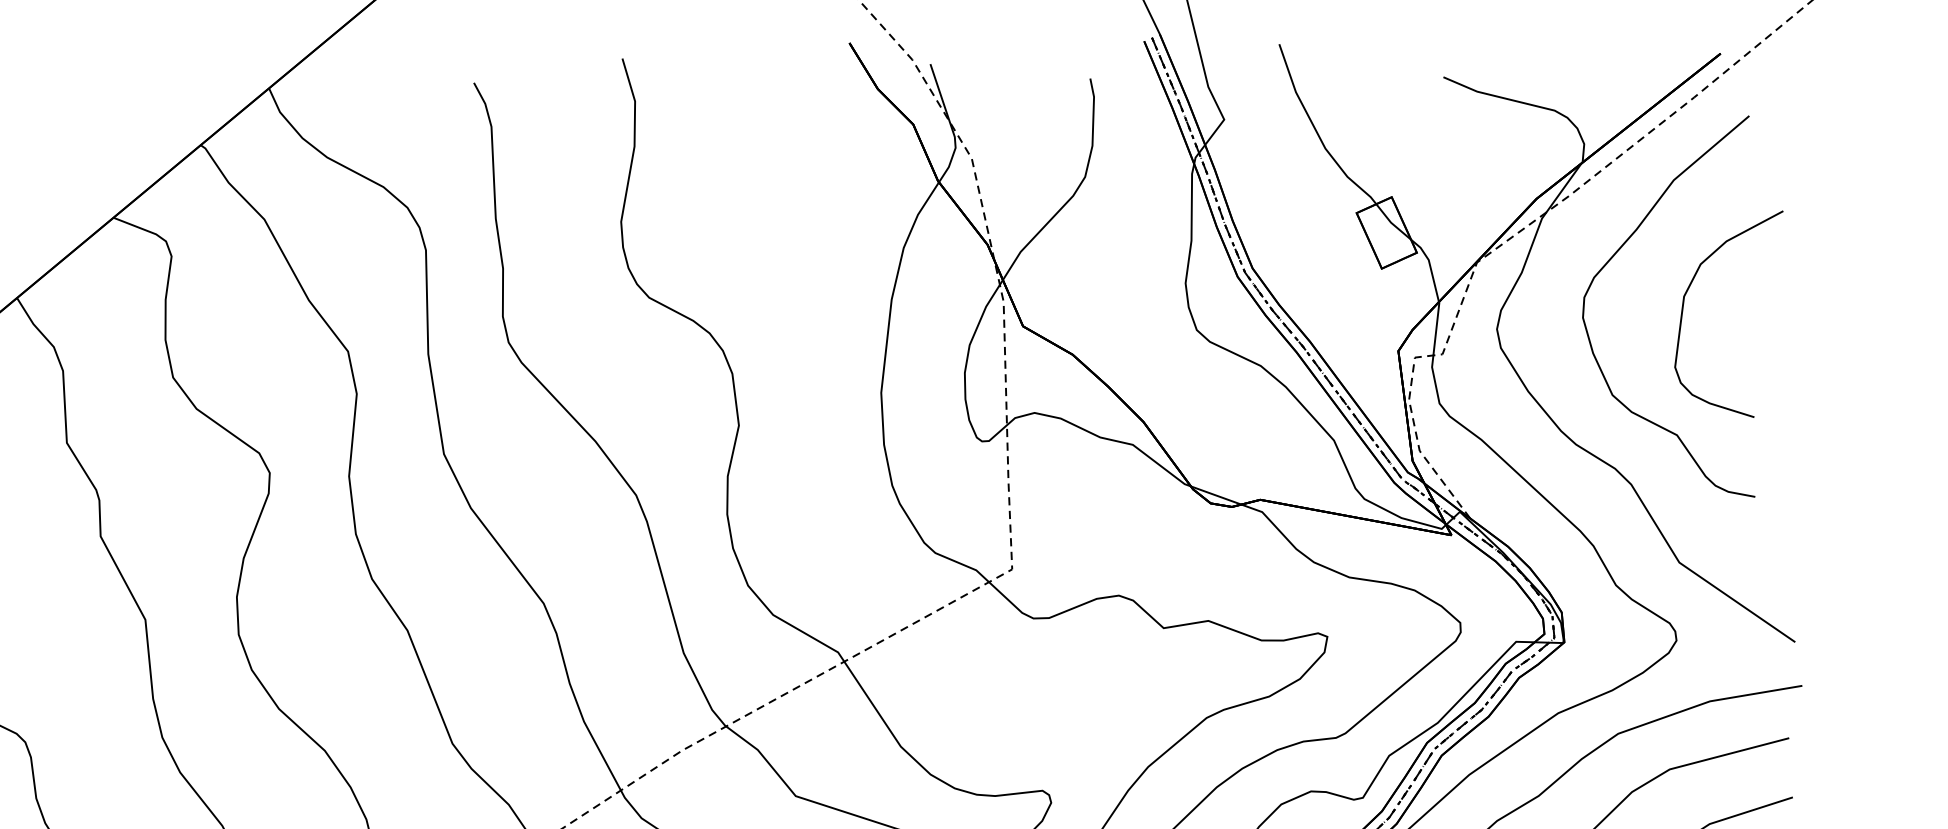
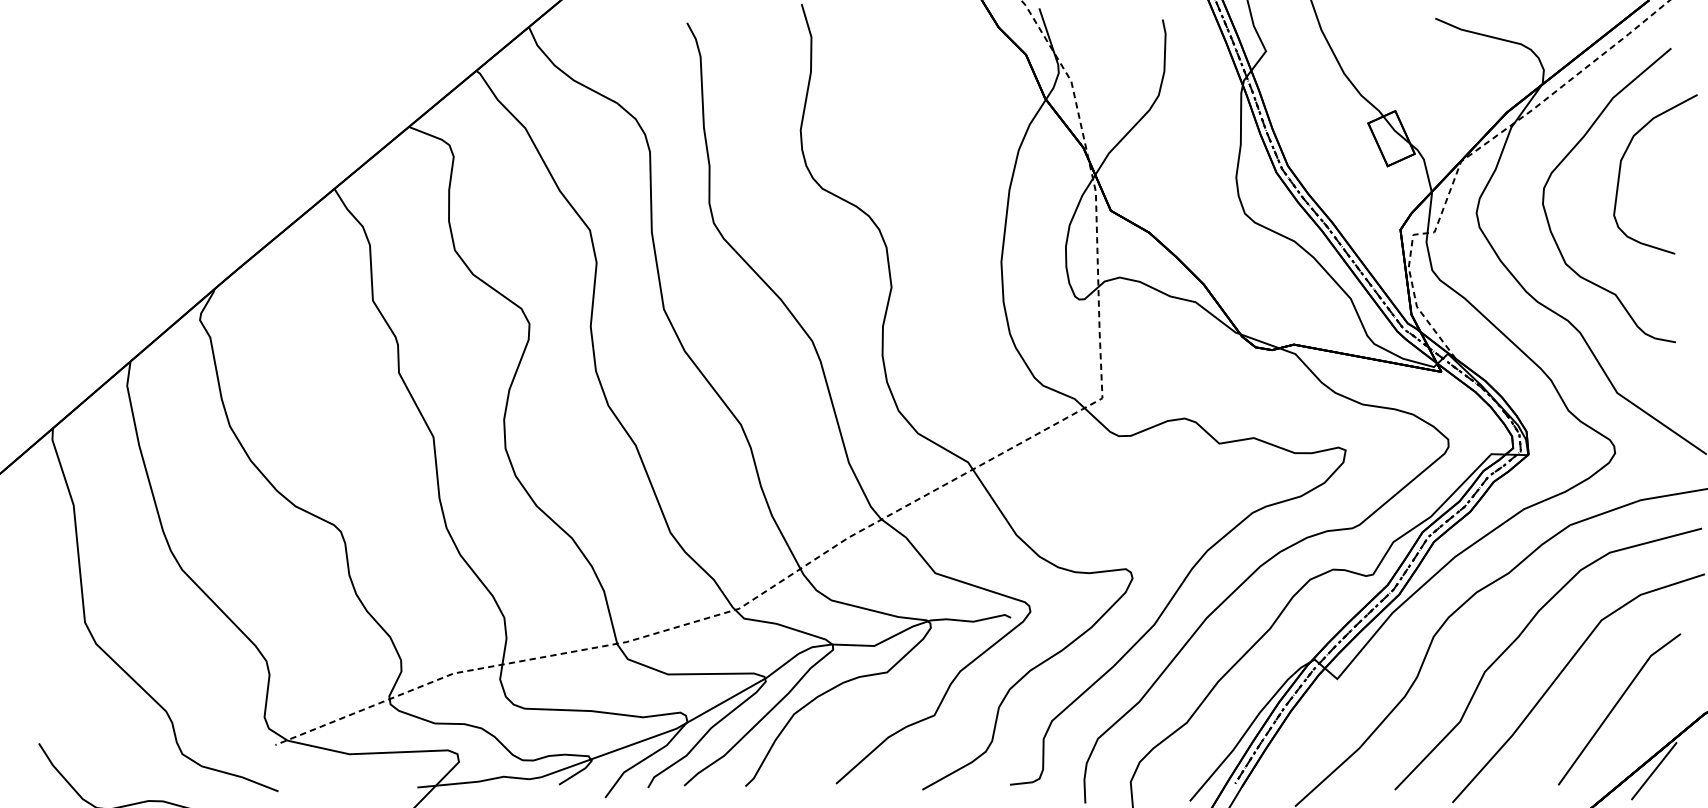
curve: (1684, 304) -> (1621, 166), moved

